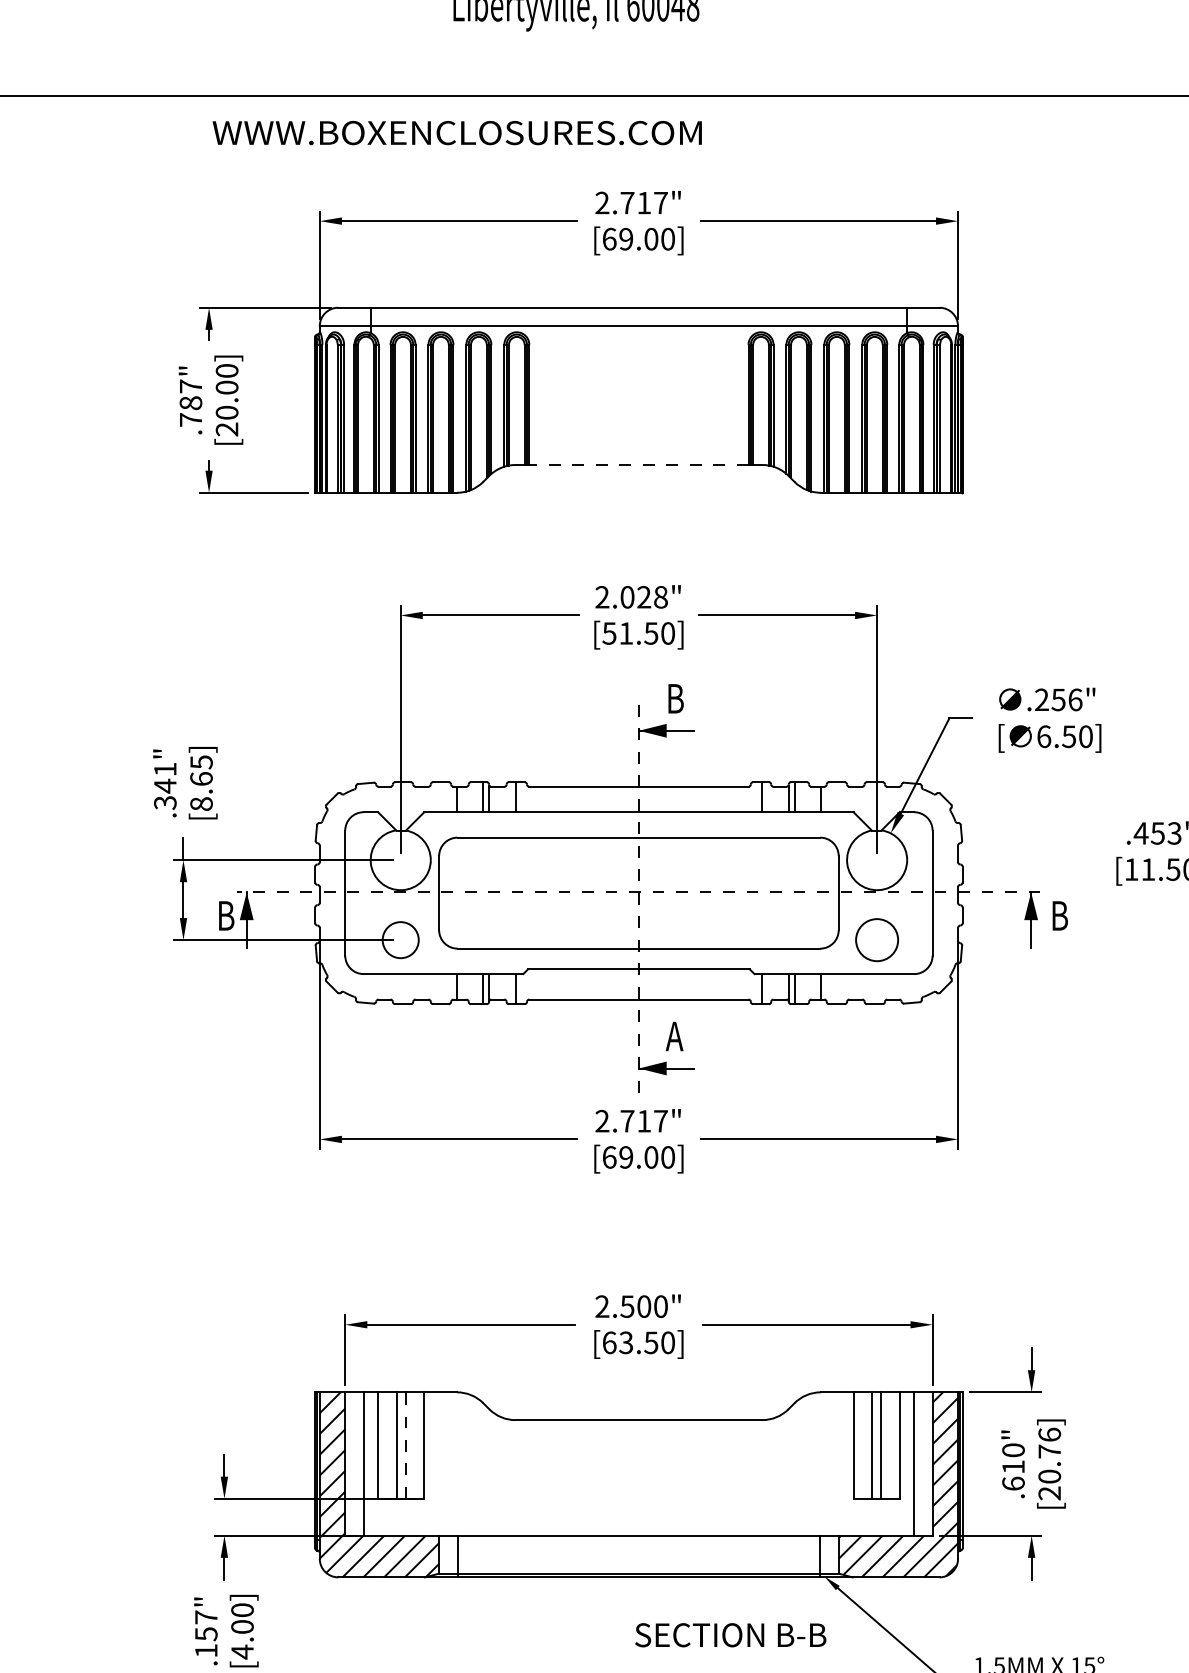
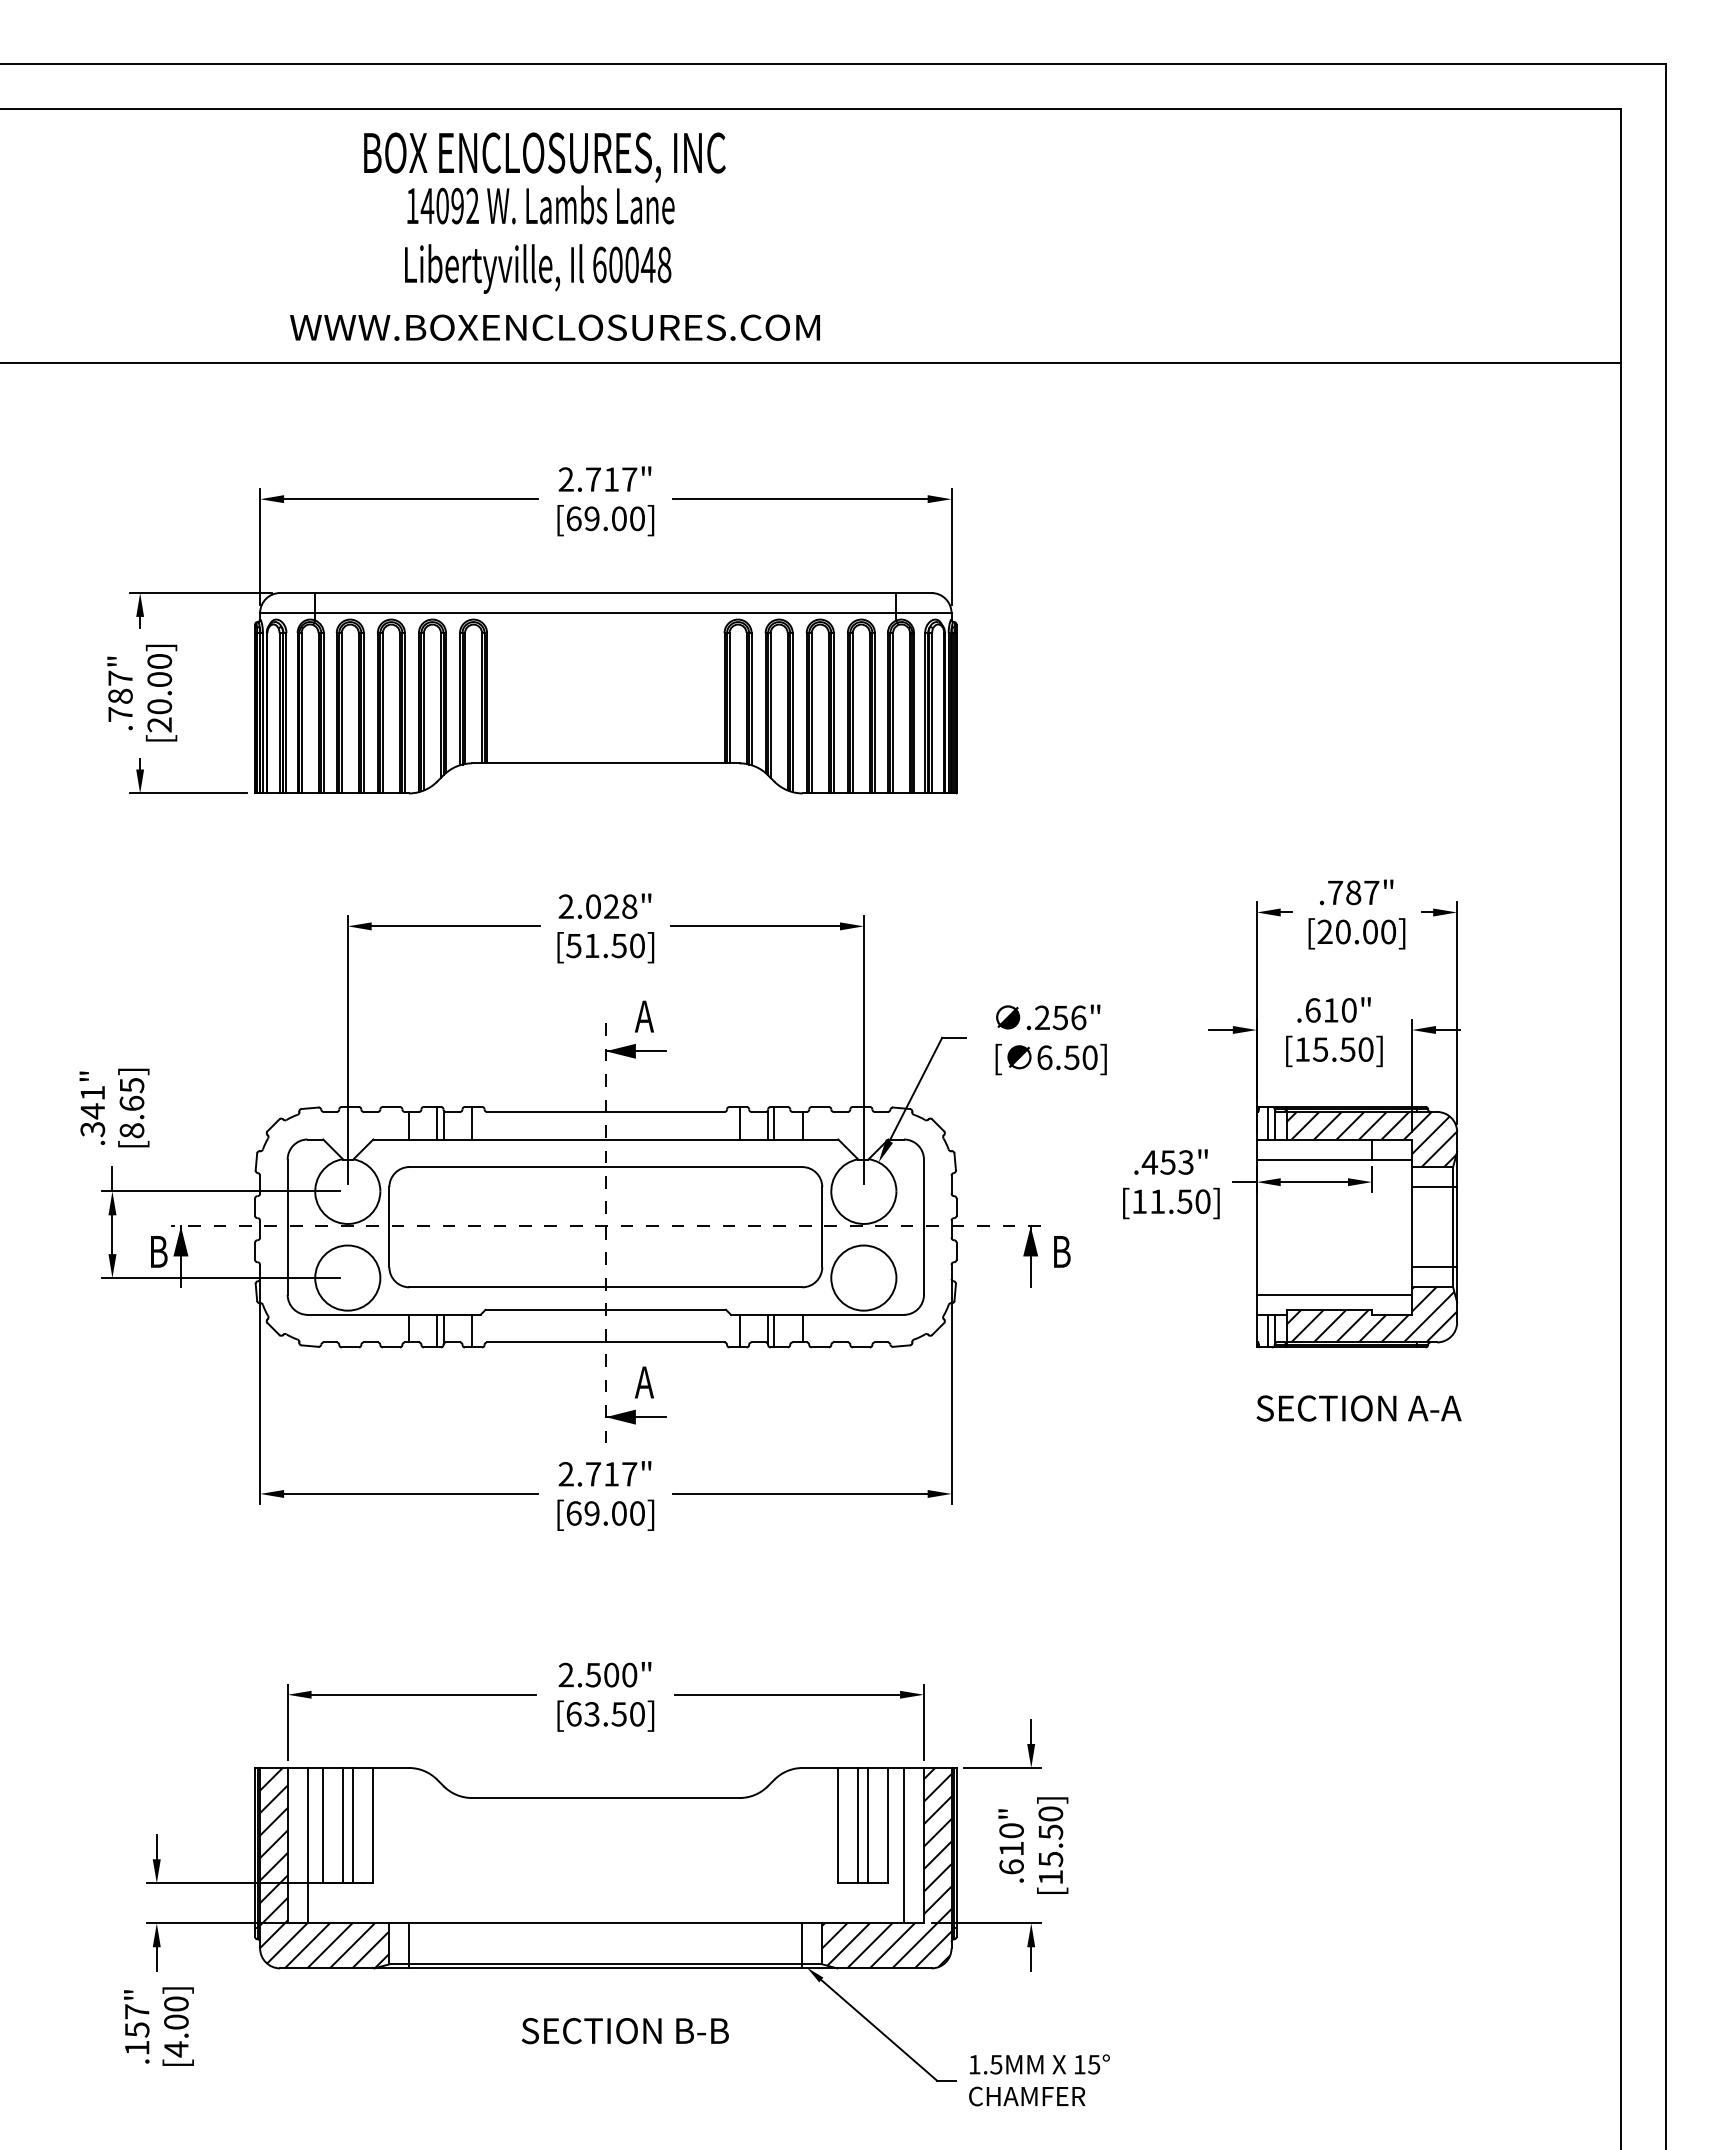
text: (456, 132) -> (554, 327), moved
line: (638, 465) -> (605, 763), dashed -> solid
text: (674, 698) -> (644, 1016), B -> A
circle: (400, 939) -> (347, 1277), size x1.67
circle: (876, 939) -> (863, 1277), size x1.43
line: (406, 1445) -> (353, 1825), dashed -> solid
text: (1049, 1463) -> (1050, 1845), [20.76] -> [15.50]
text: (730, 1635) -> (624, 2031), moved

